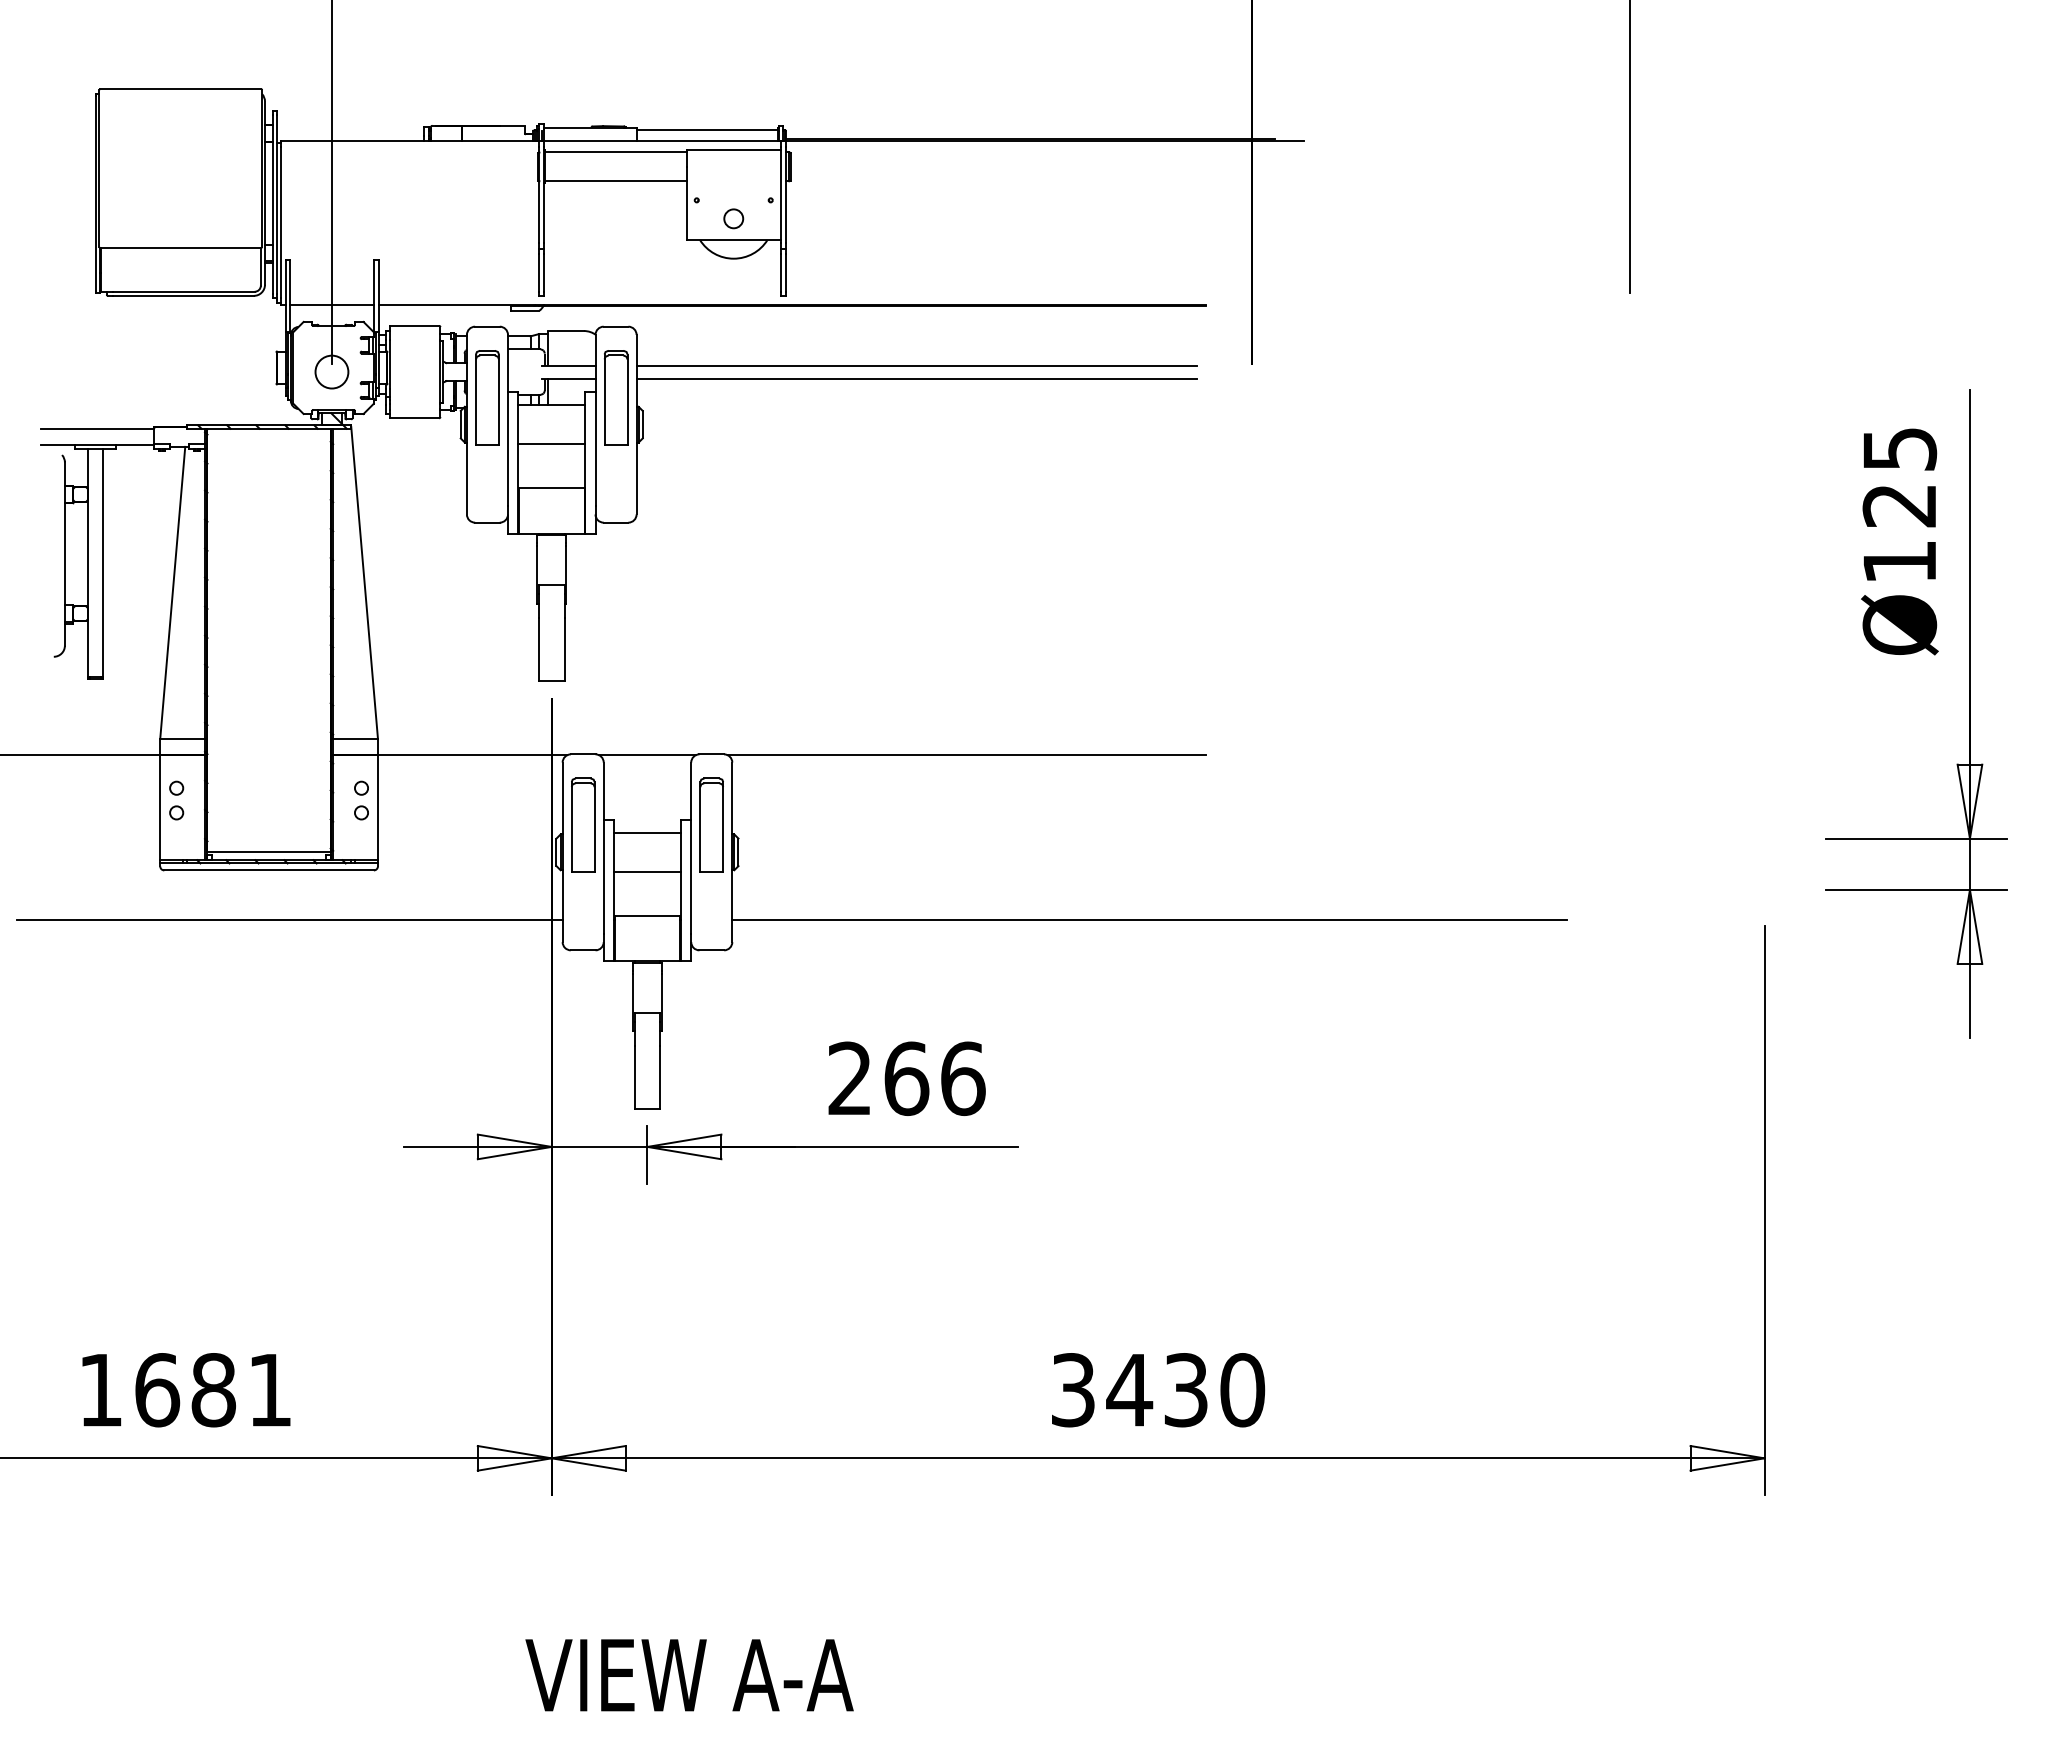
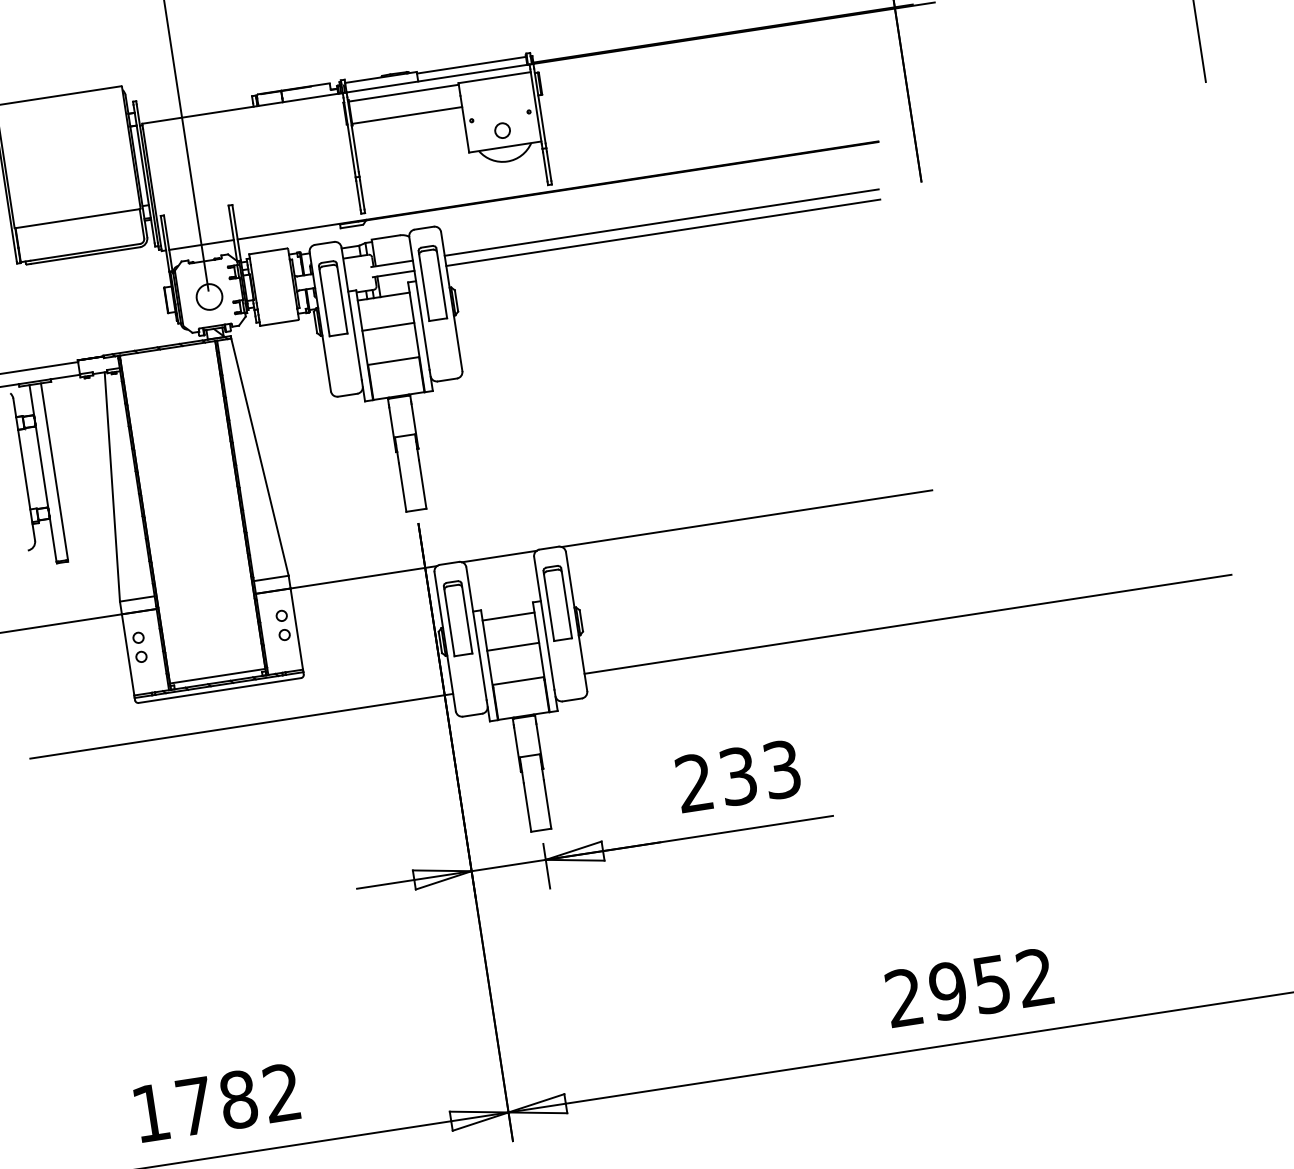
text: (934, 1078) -> (760, 772), 266 -> 233
text: (212, 1390) -> (237, 1100), 1681 -> 1782
text: (1158, 1390) -> (970, 987), 3430 -> 2952

